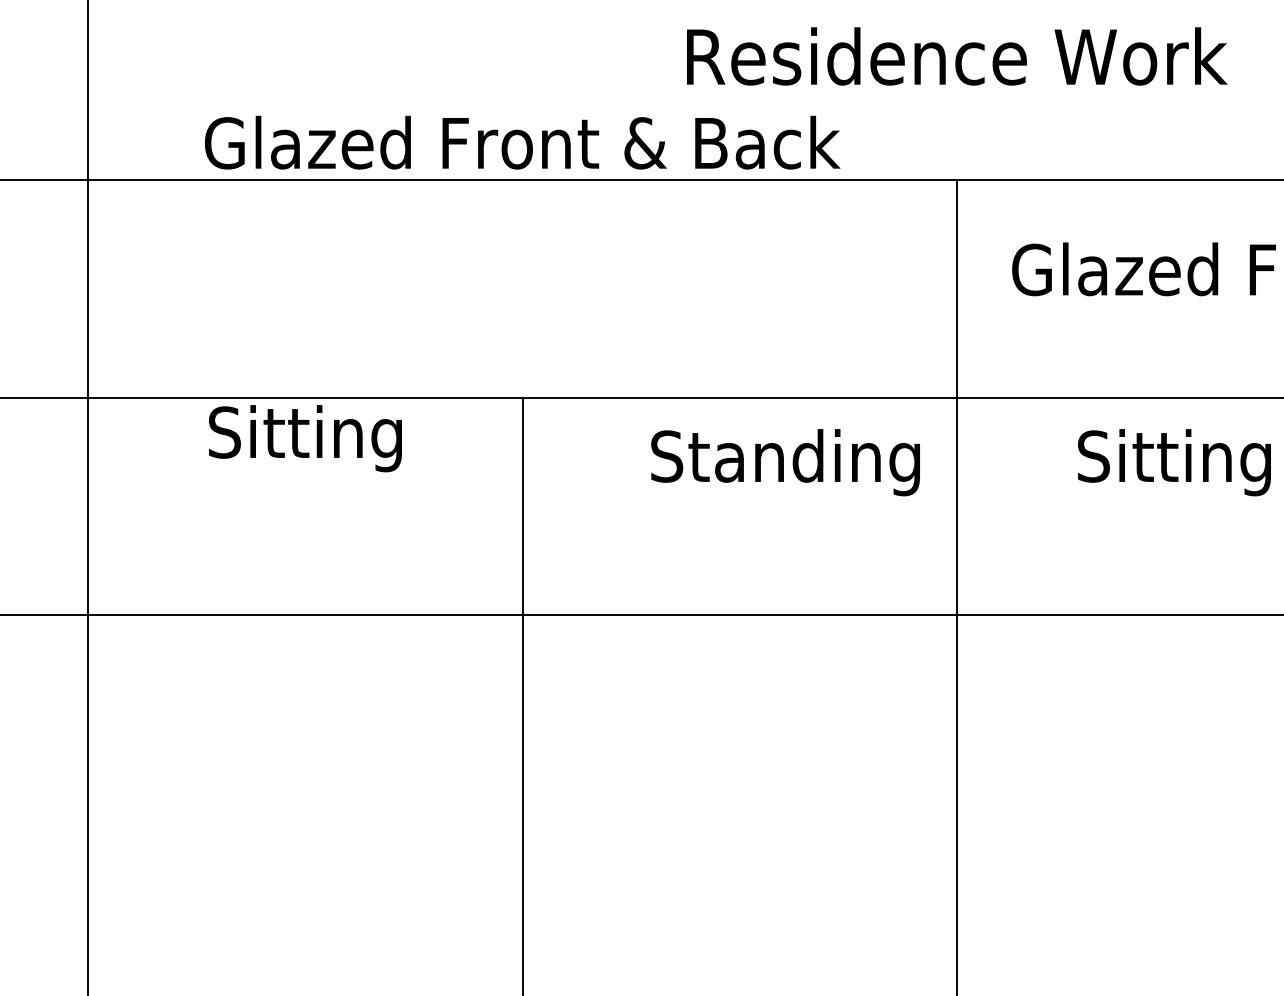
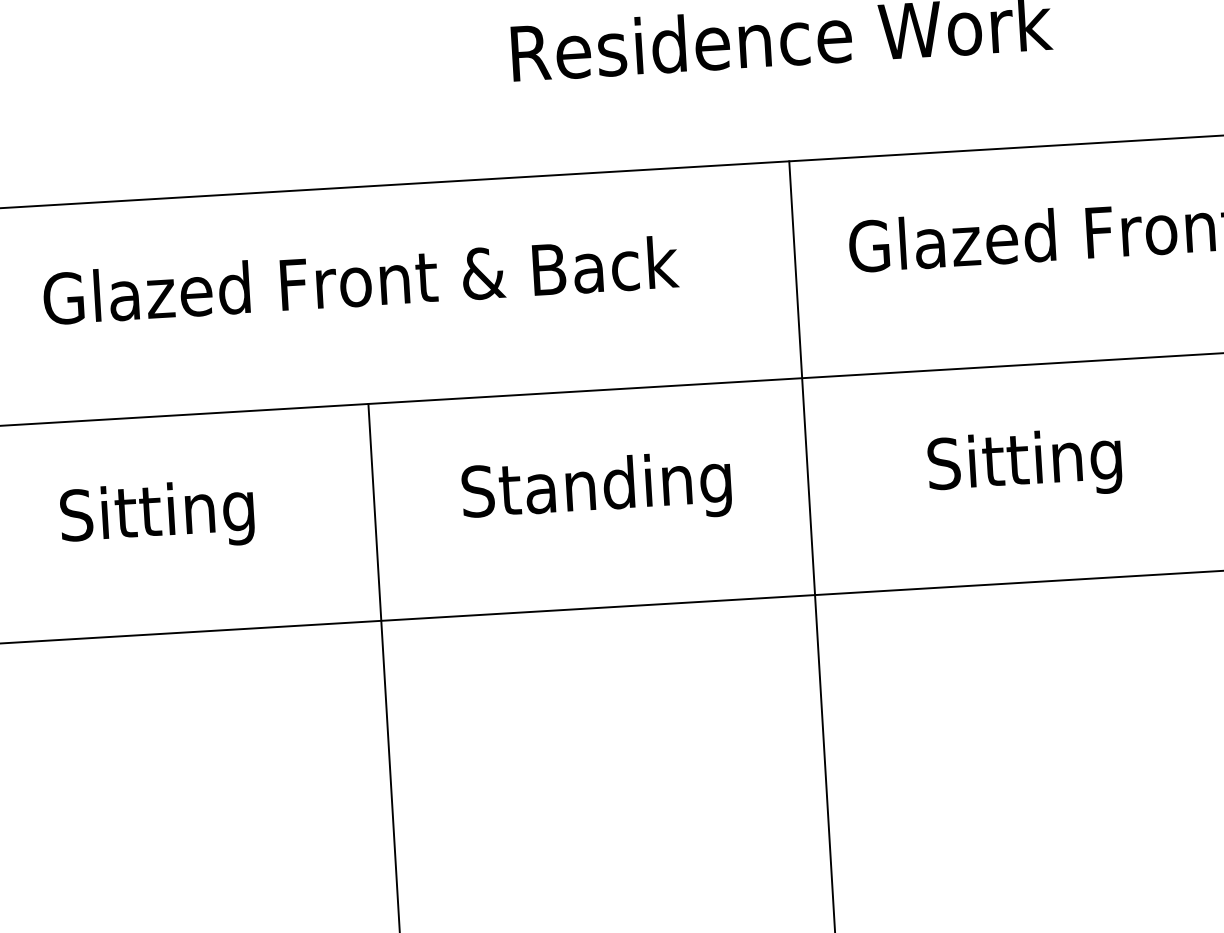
text: (522, 142) -> (360, 280), moved
text: (305, 438) -> (157, 516), moved
text: (785, 462) -> (596, 490), moved
text: (1174, 462) -> (1024, 464), moved

